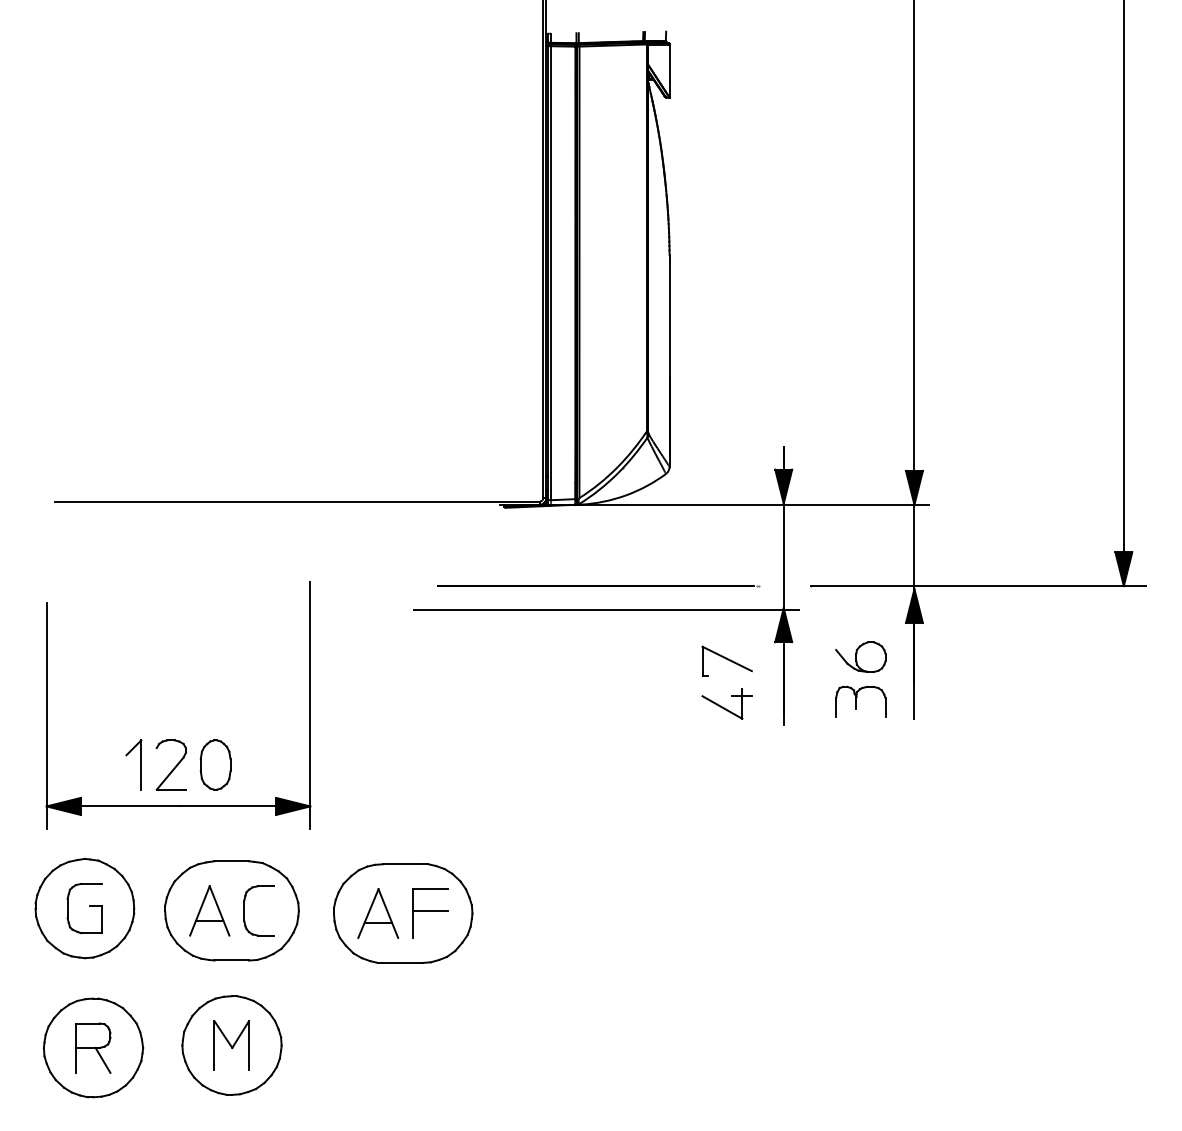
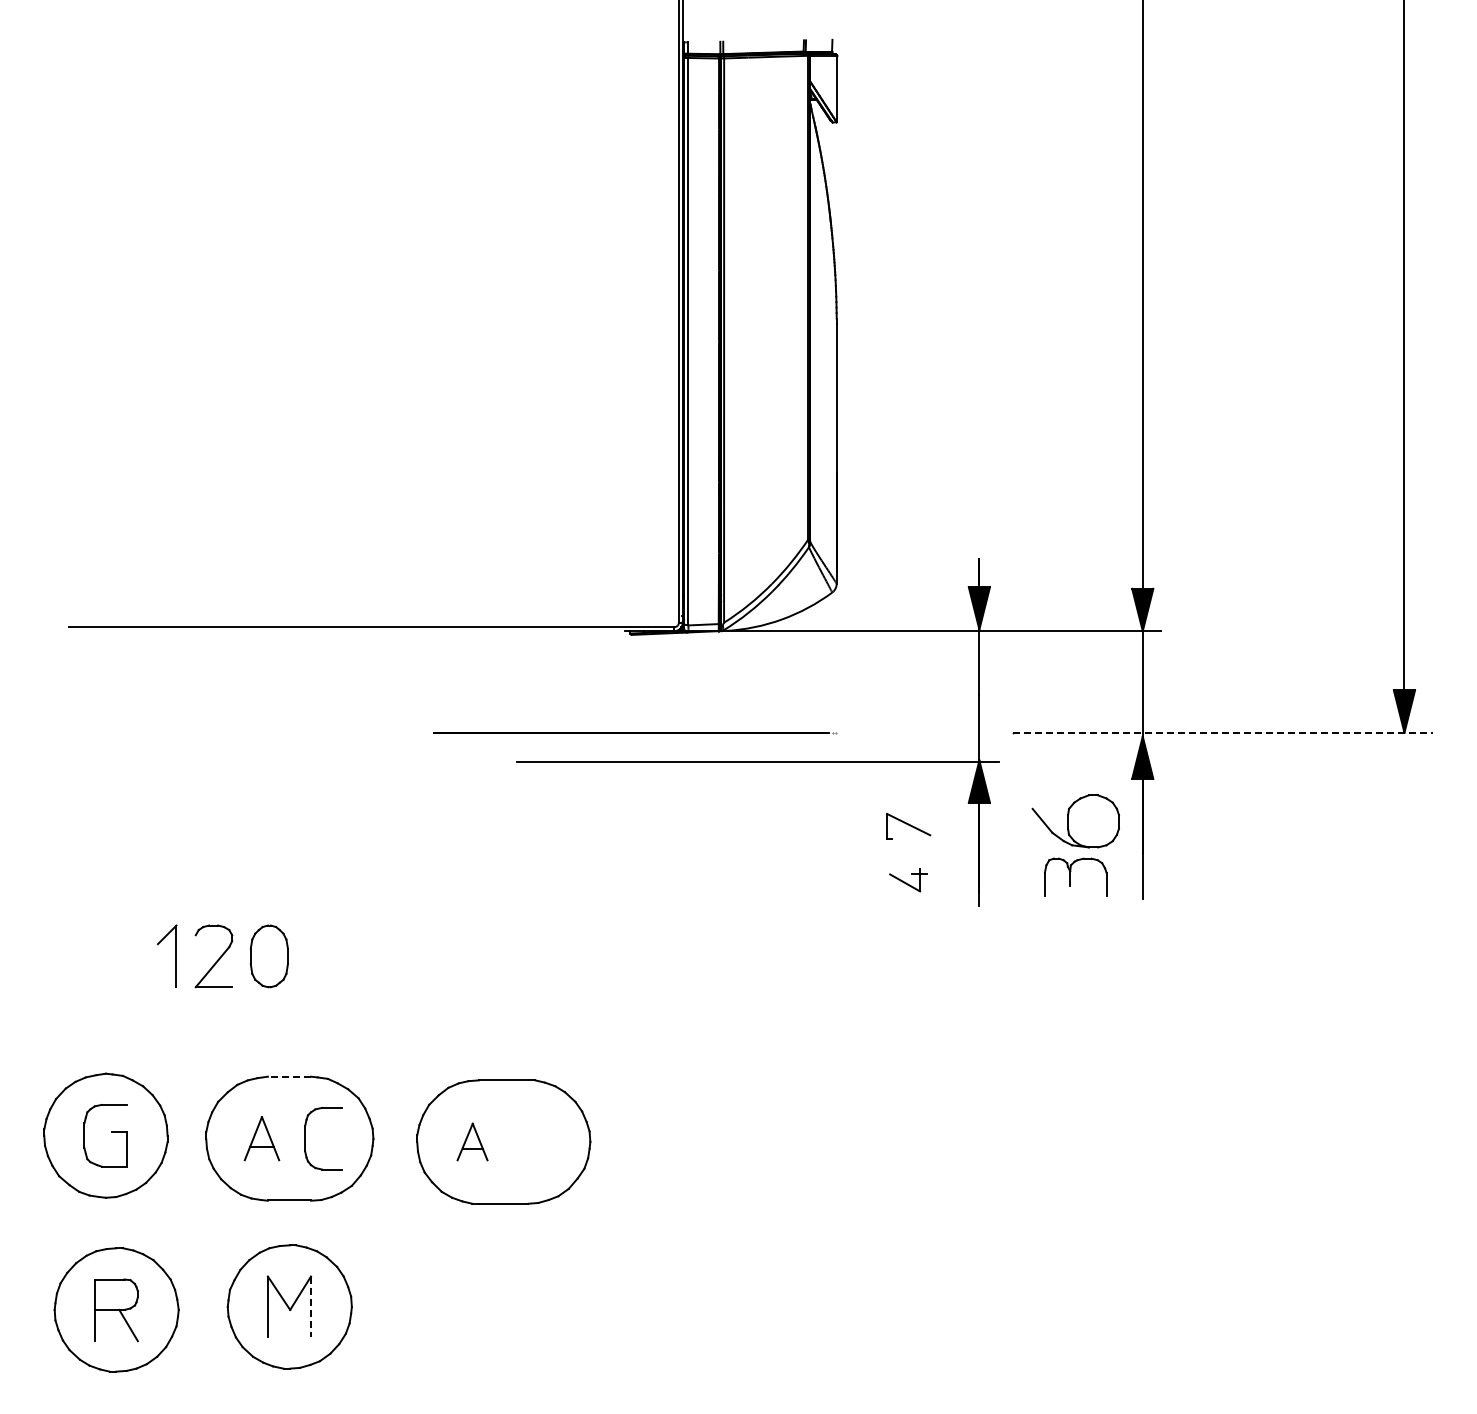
line: (979, 585) -> (1223, 732), solid -> dashed
line: (599, 586) -> (635, 733), moved
part: (860, 657) -> (1075, 821), size x1.4
part: (727, 661) -> (908, 826), size x0.7
part: (727, 704) -> (908, 880), size x0.6
part: (178, 805) -> (222, 1007), removed
line: (231, 861) -> (289, 1076), solid -> dashed
part: (209, 910) -> (261, 1138), size x0.7
part: (378, 913) -> (472, 1141), size x0.6
part: (430, 913) -> (537, 1142), removed
line: (249, 1045) -> (311, 1307), solid -> dashed

